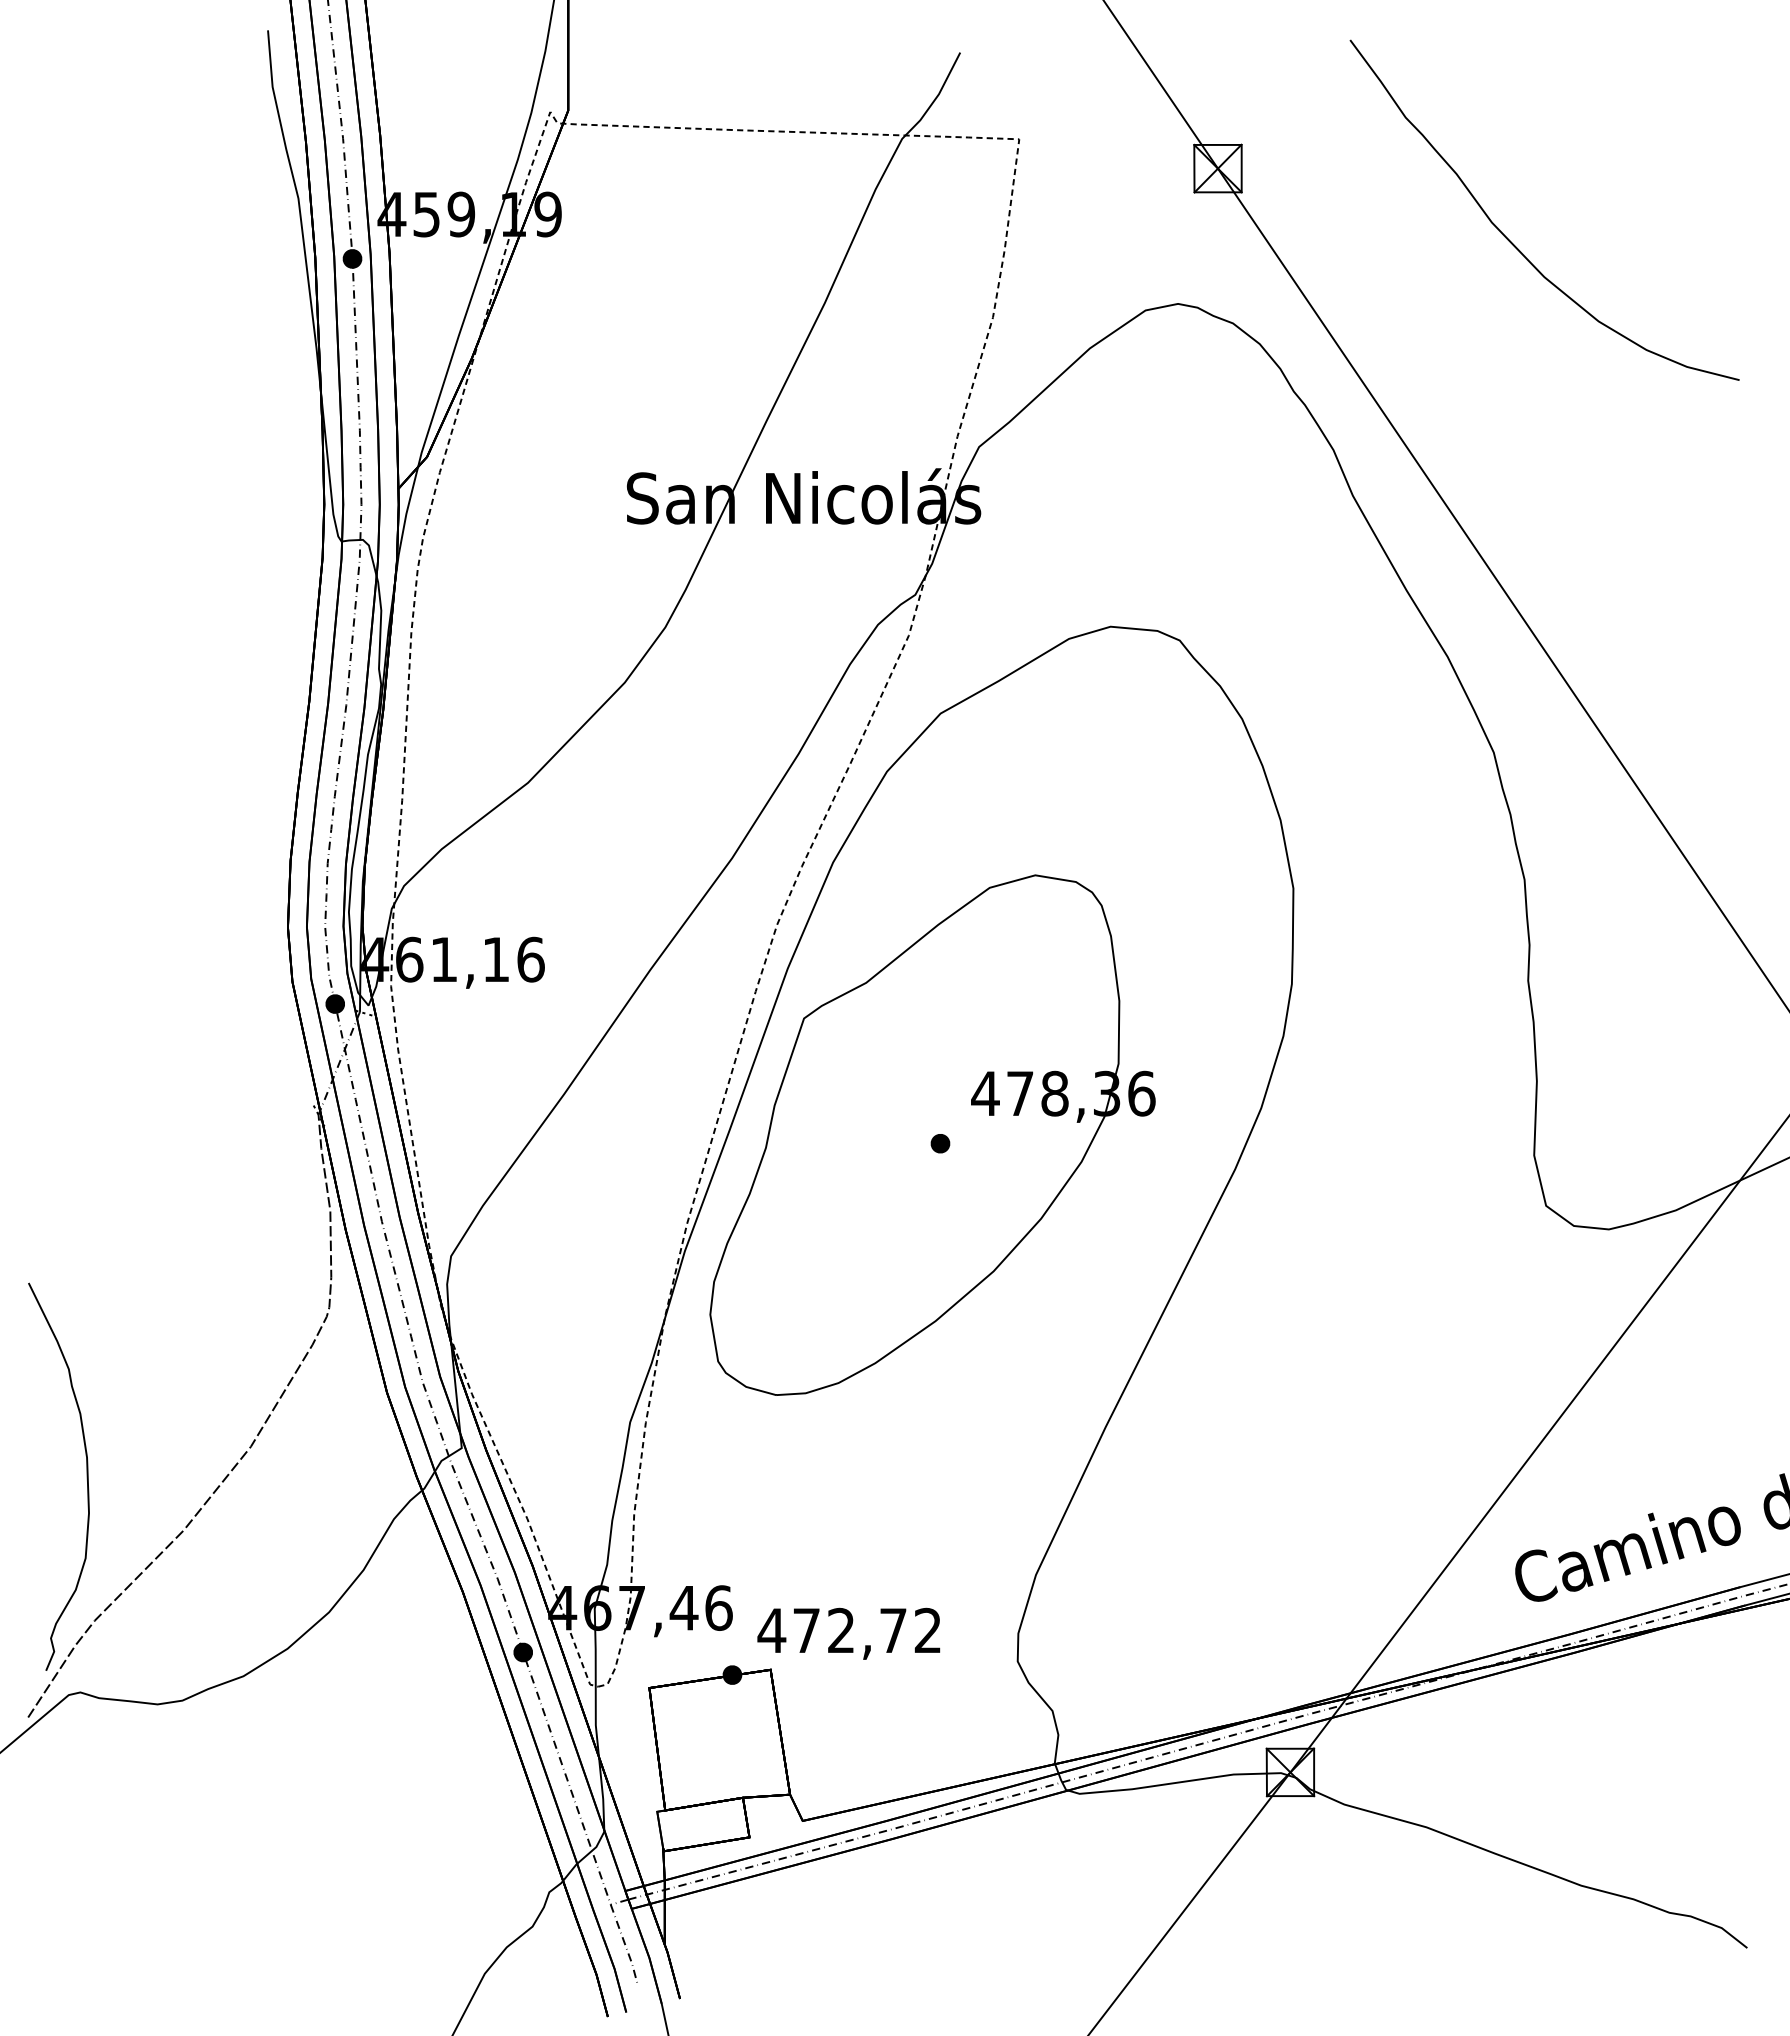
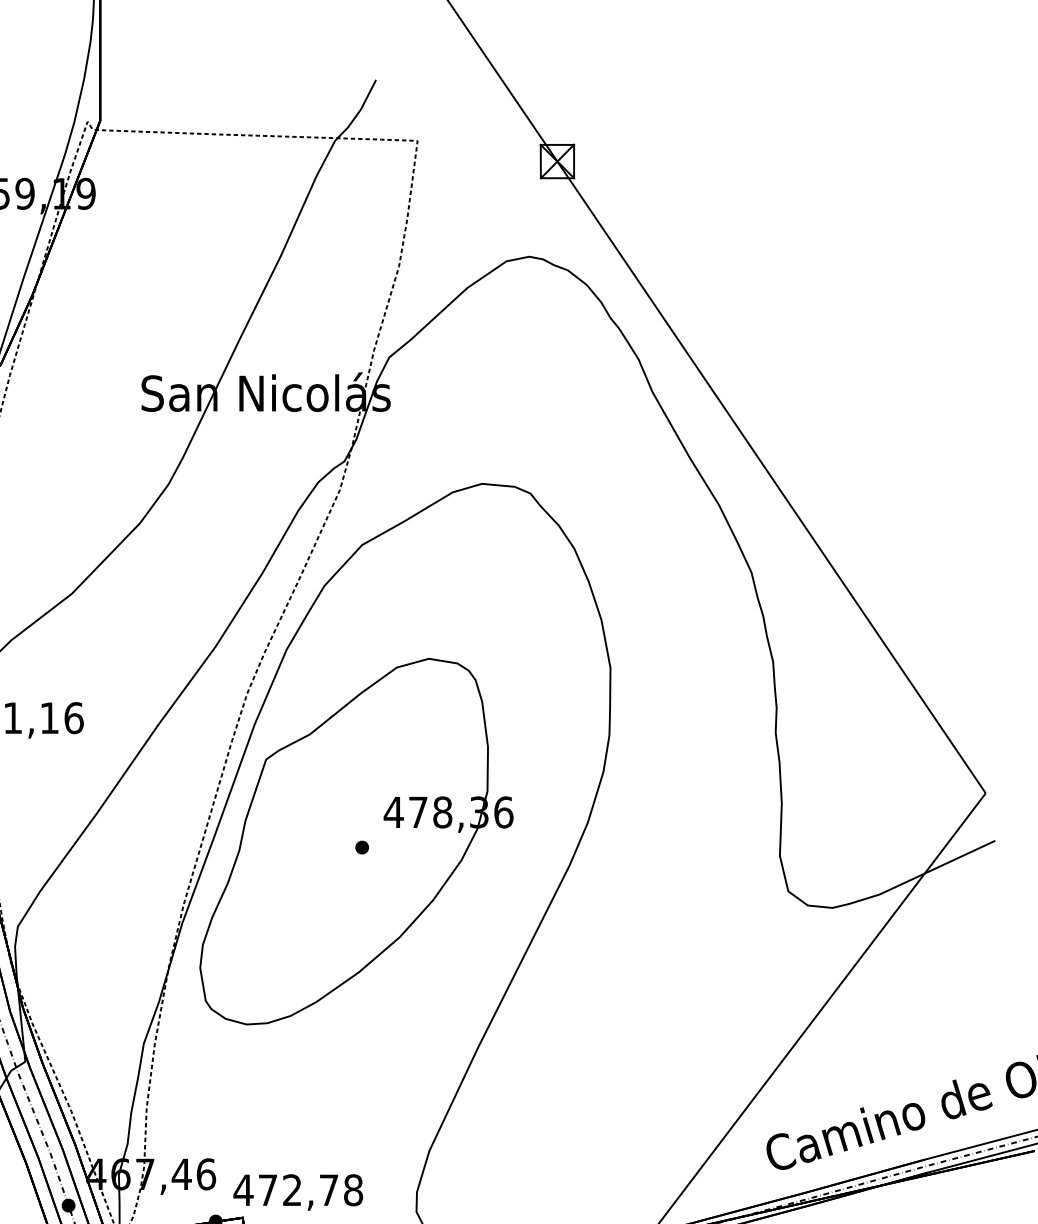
curve: (1511, 241) -> (763, 212), removed
text: (927, 1630) -> (353, 1190), 472,72 -> 472,78

